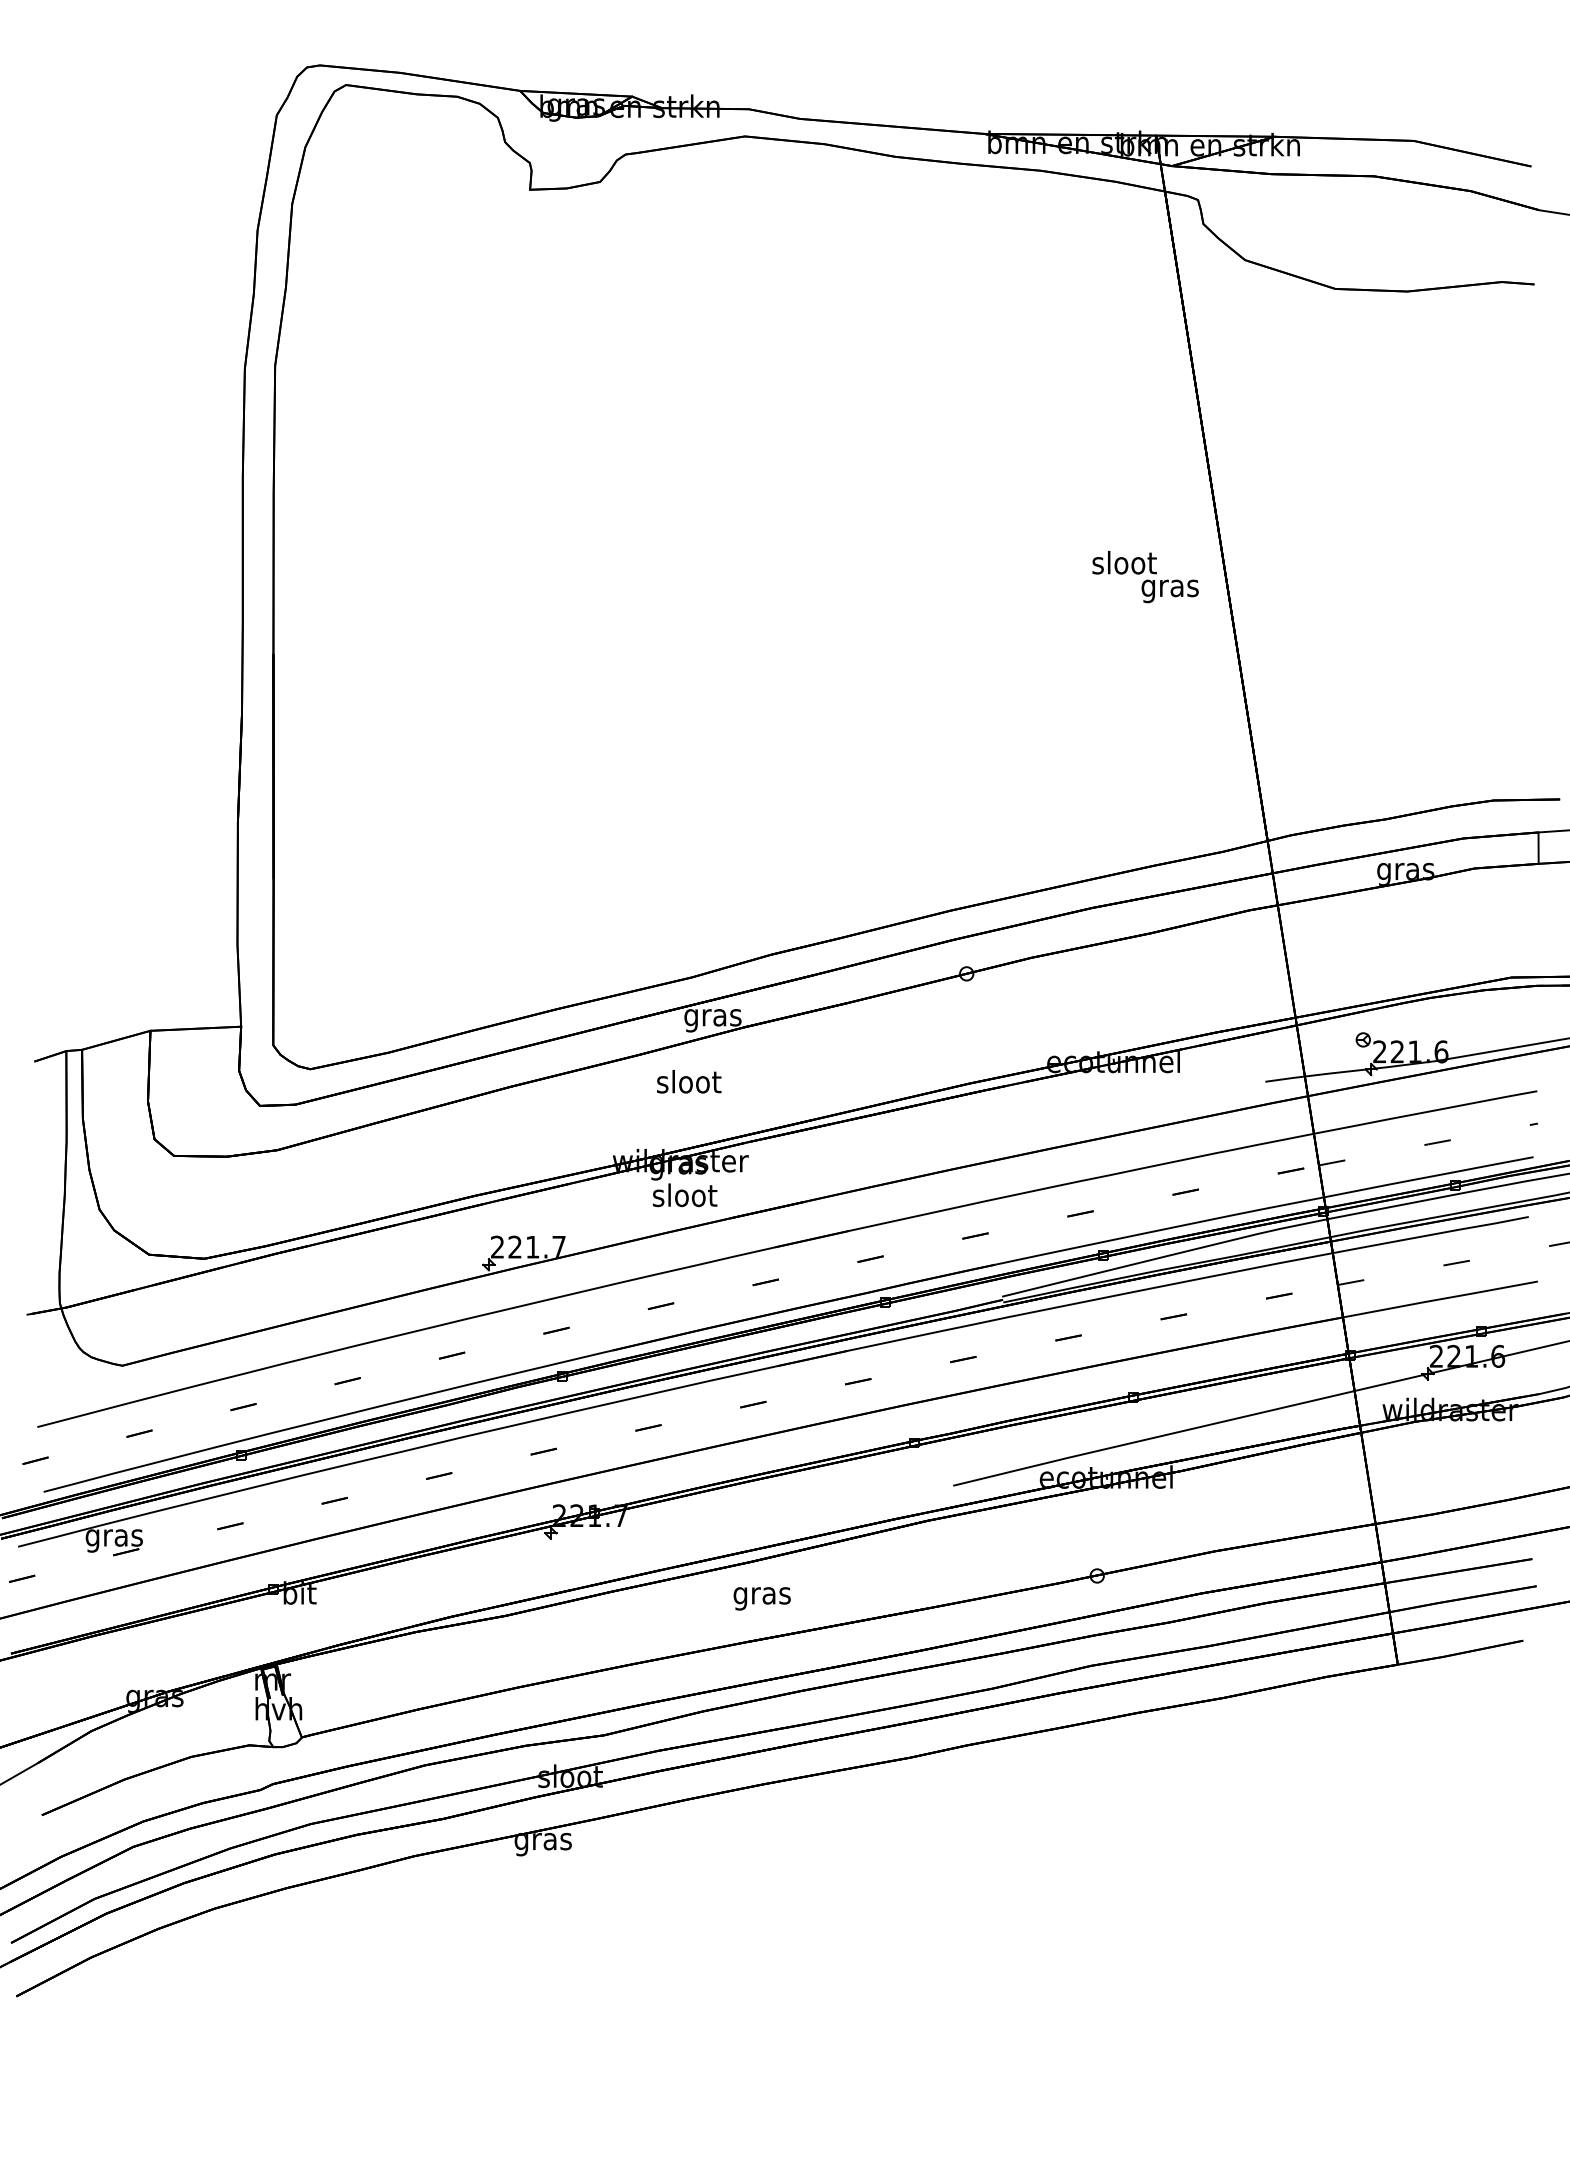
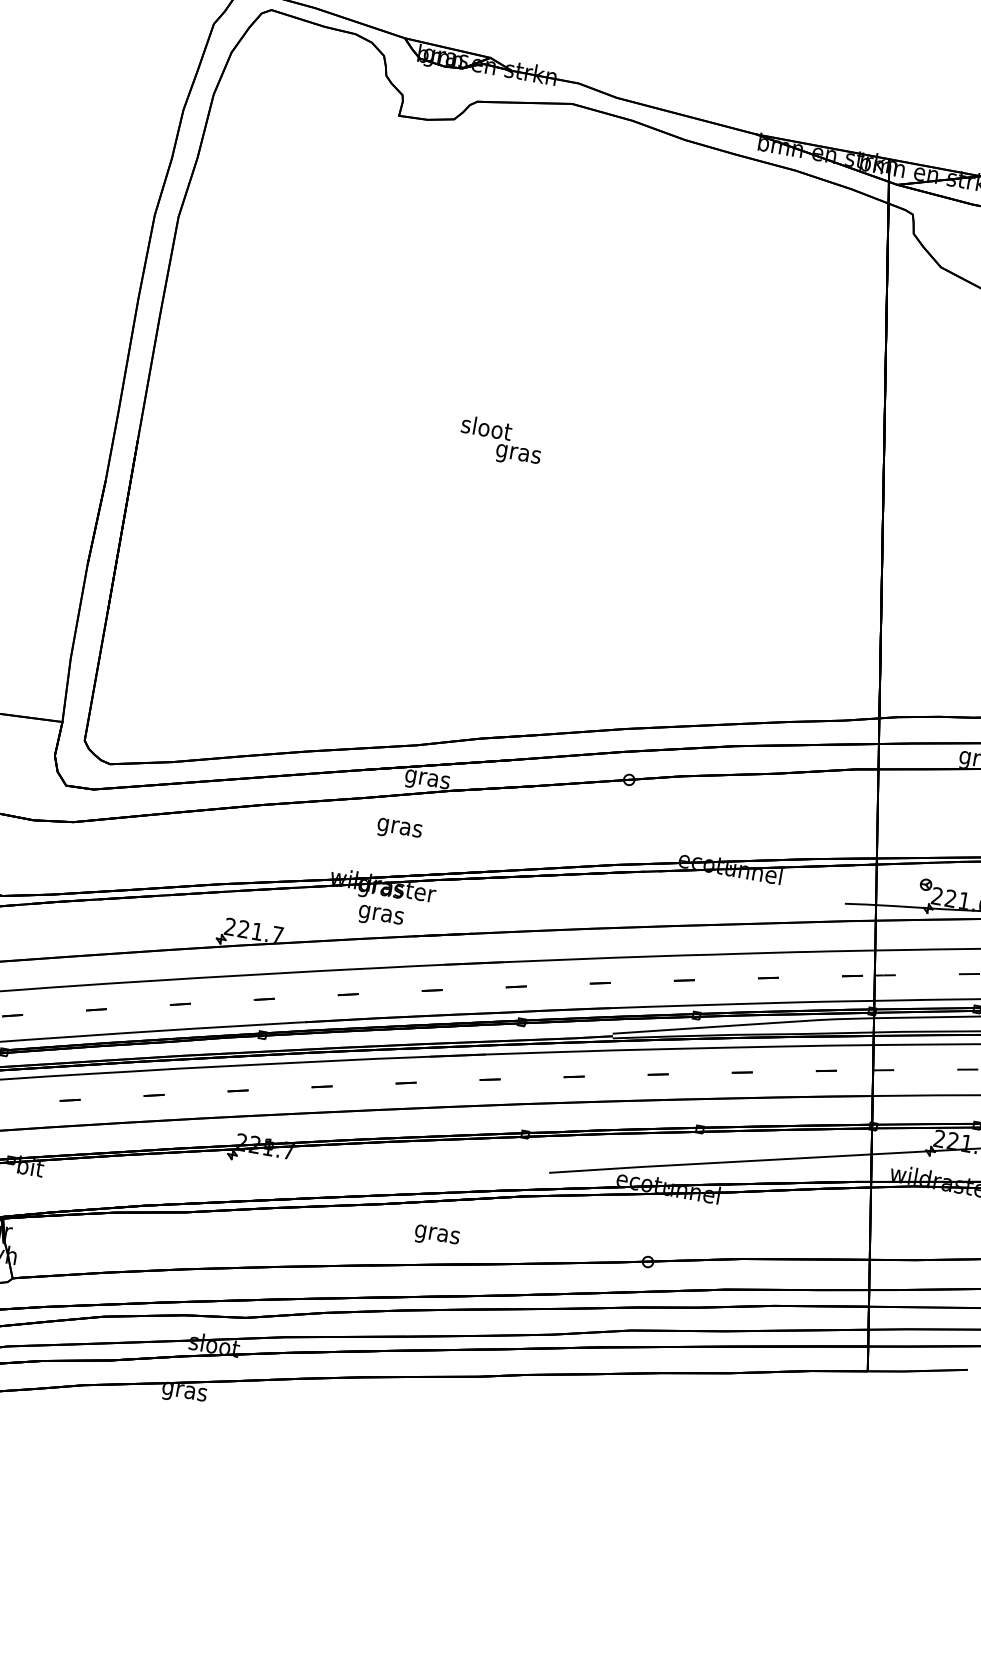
text: (1145, 577) -> (500, 442), moved
text: (689, 1084) -> (400, 827), sloot -> gras
text: (685, 1198) -> (381, 914), sloot -> gras
text: (761, 1598) -> (436, 1236), moved

